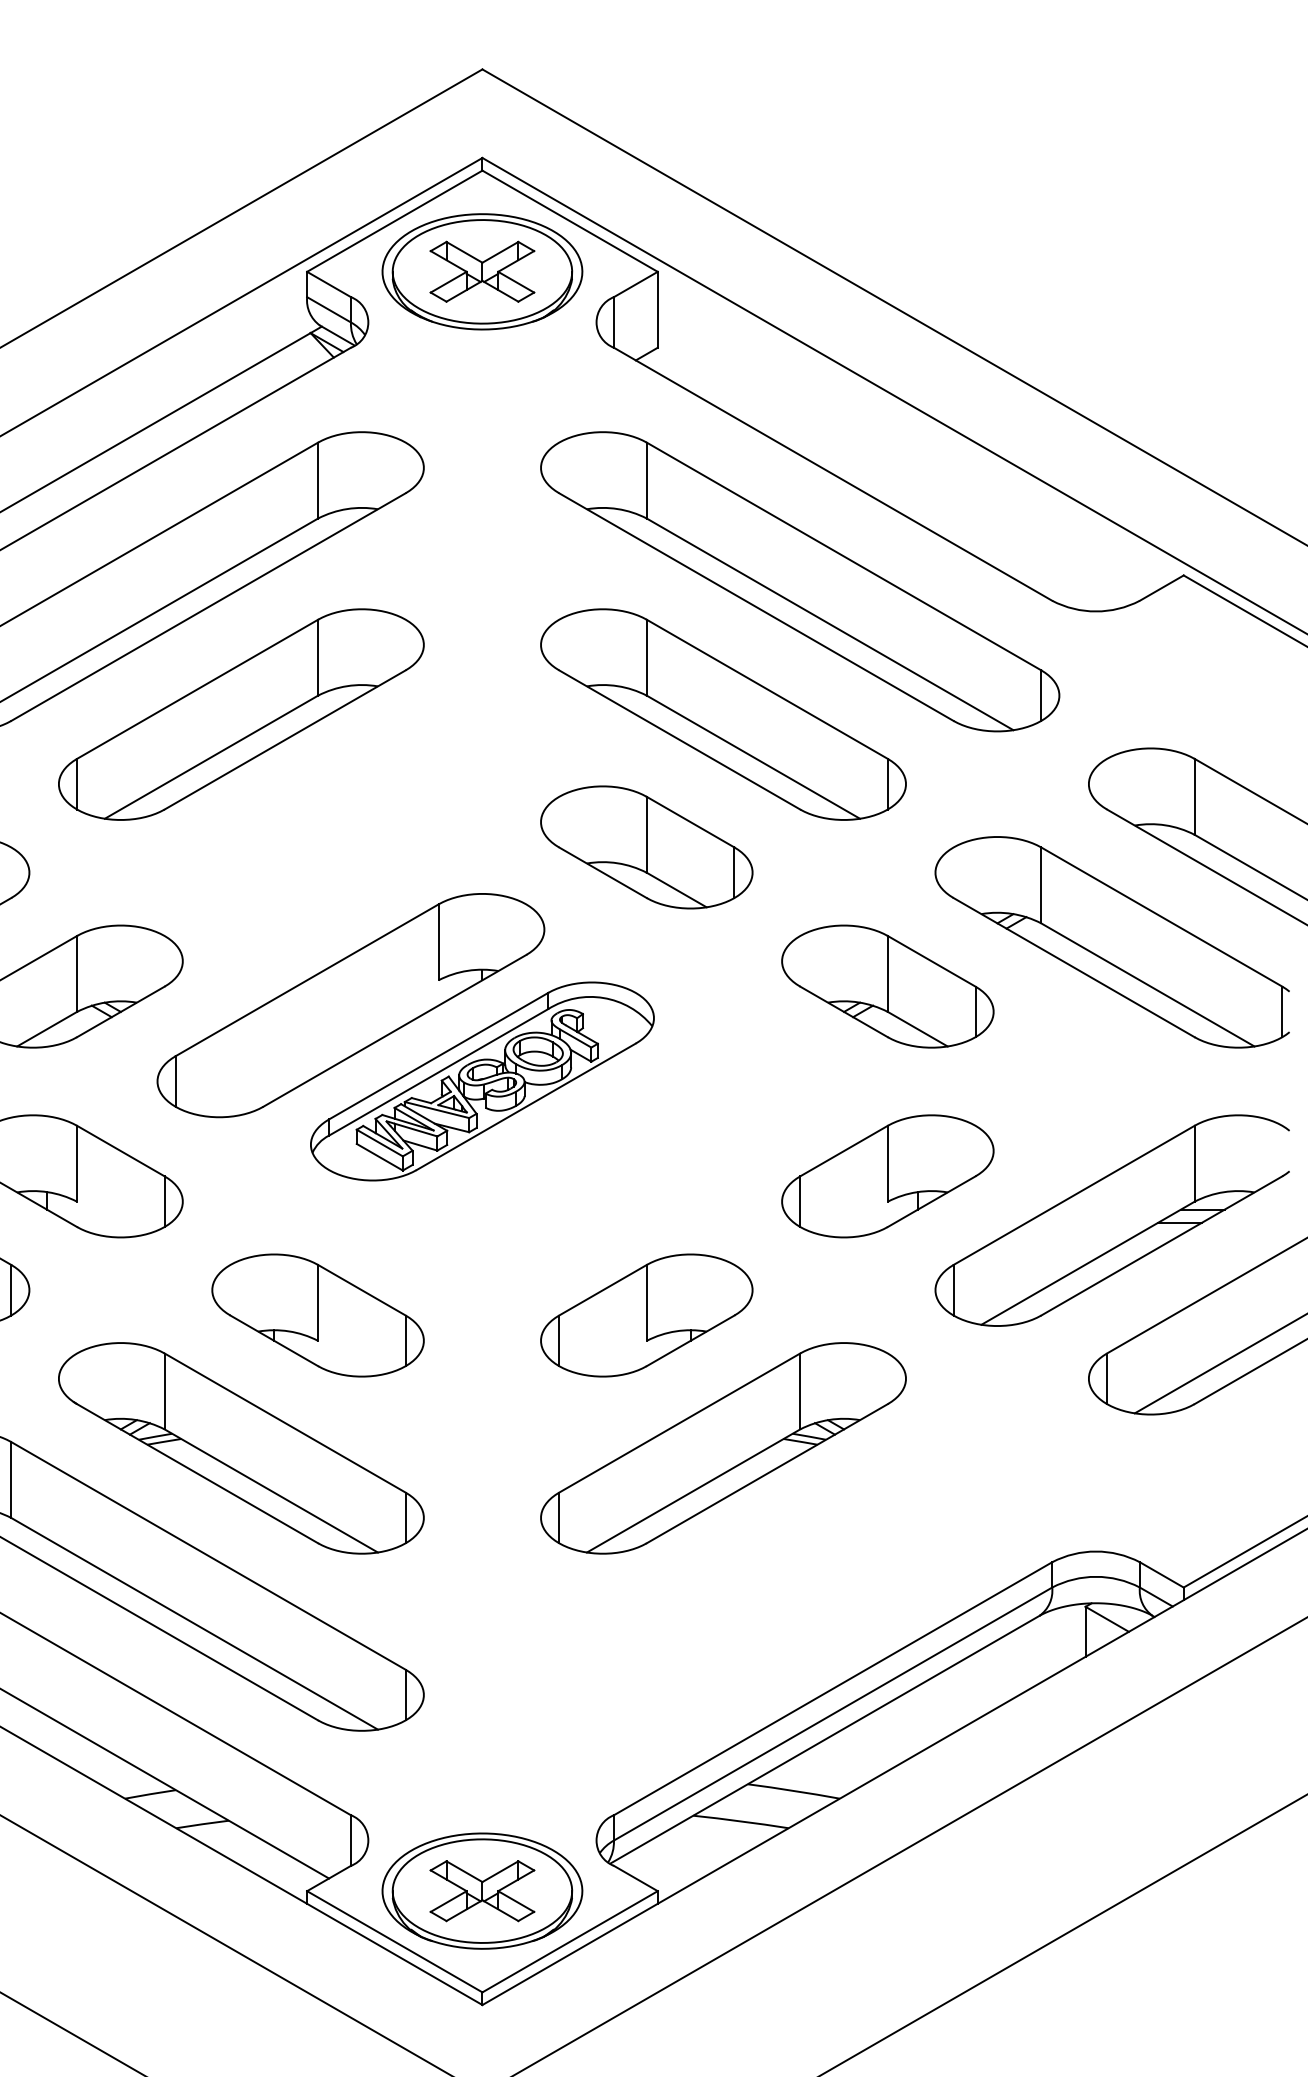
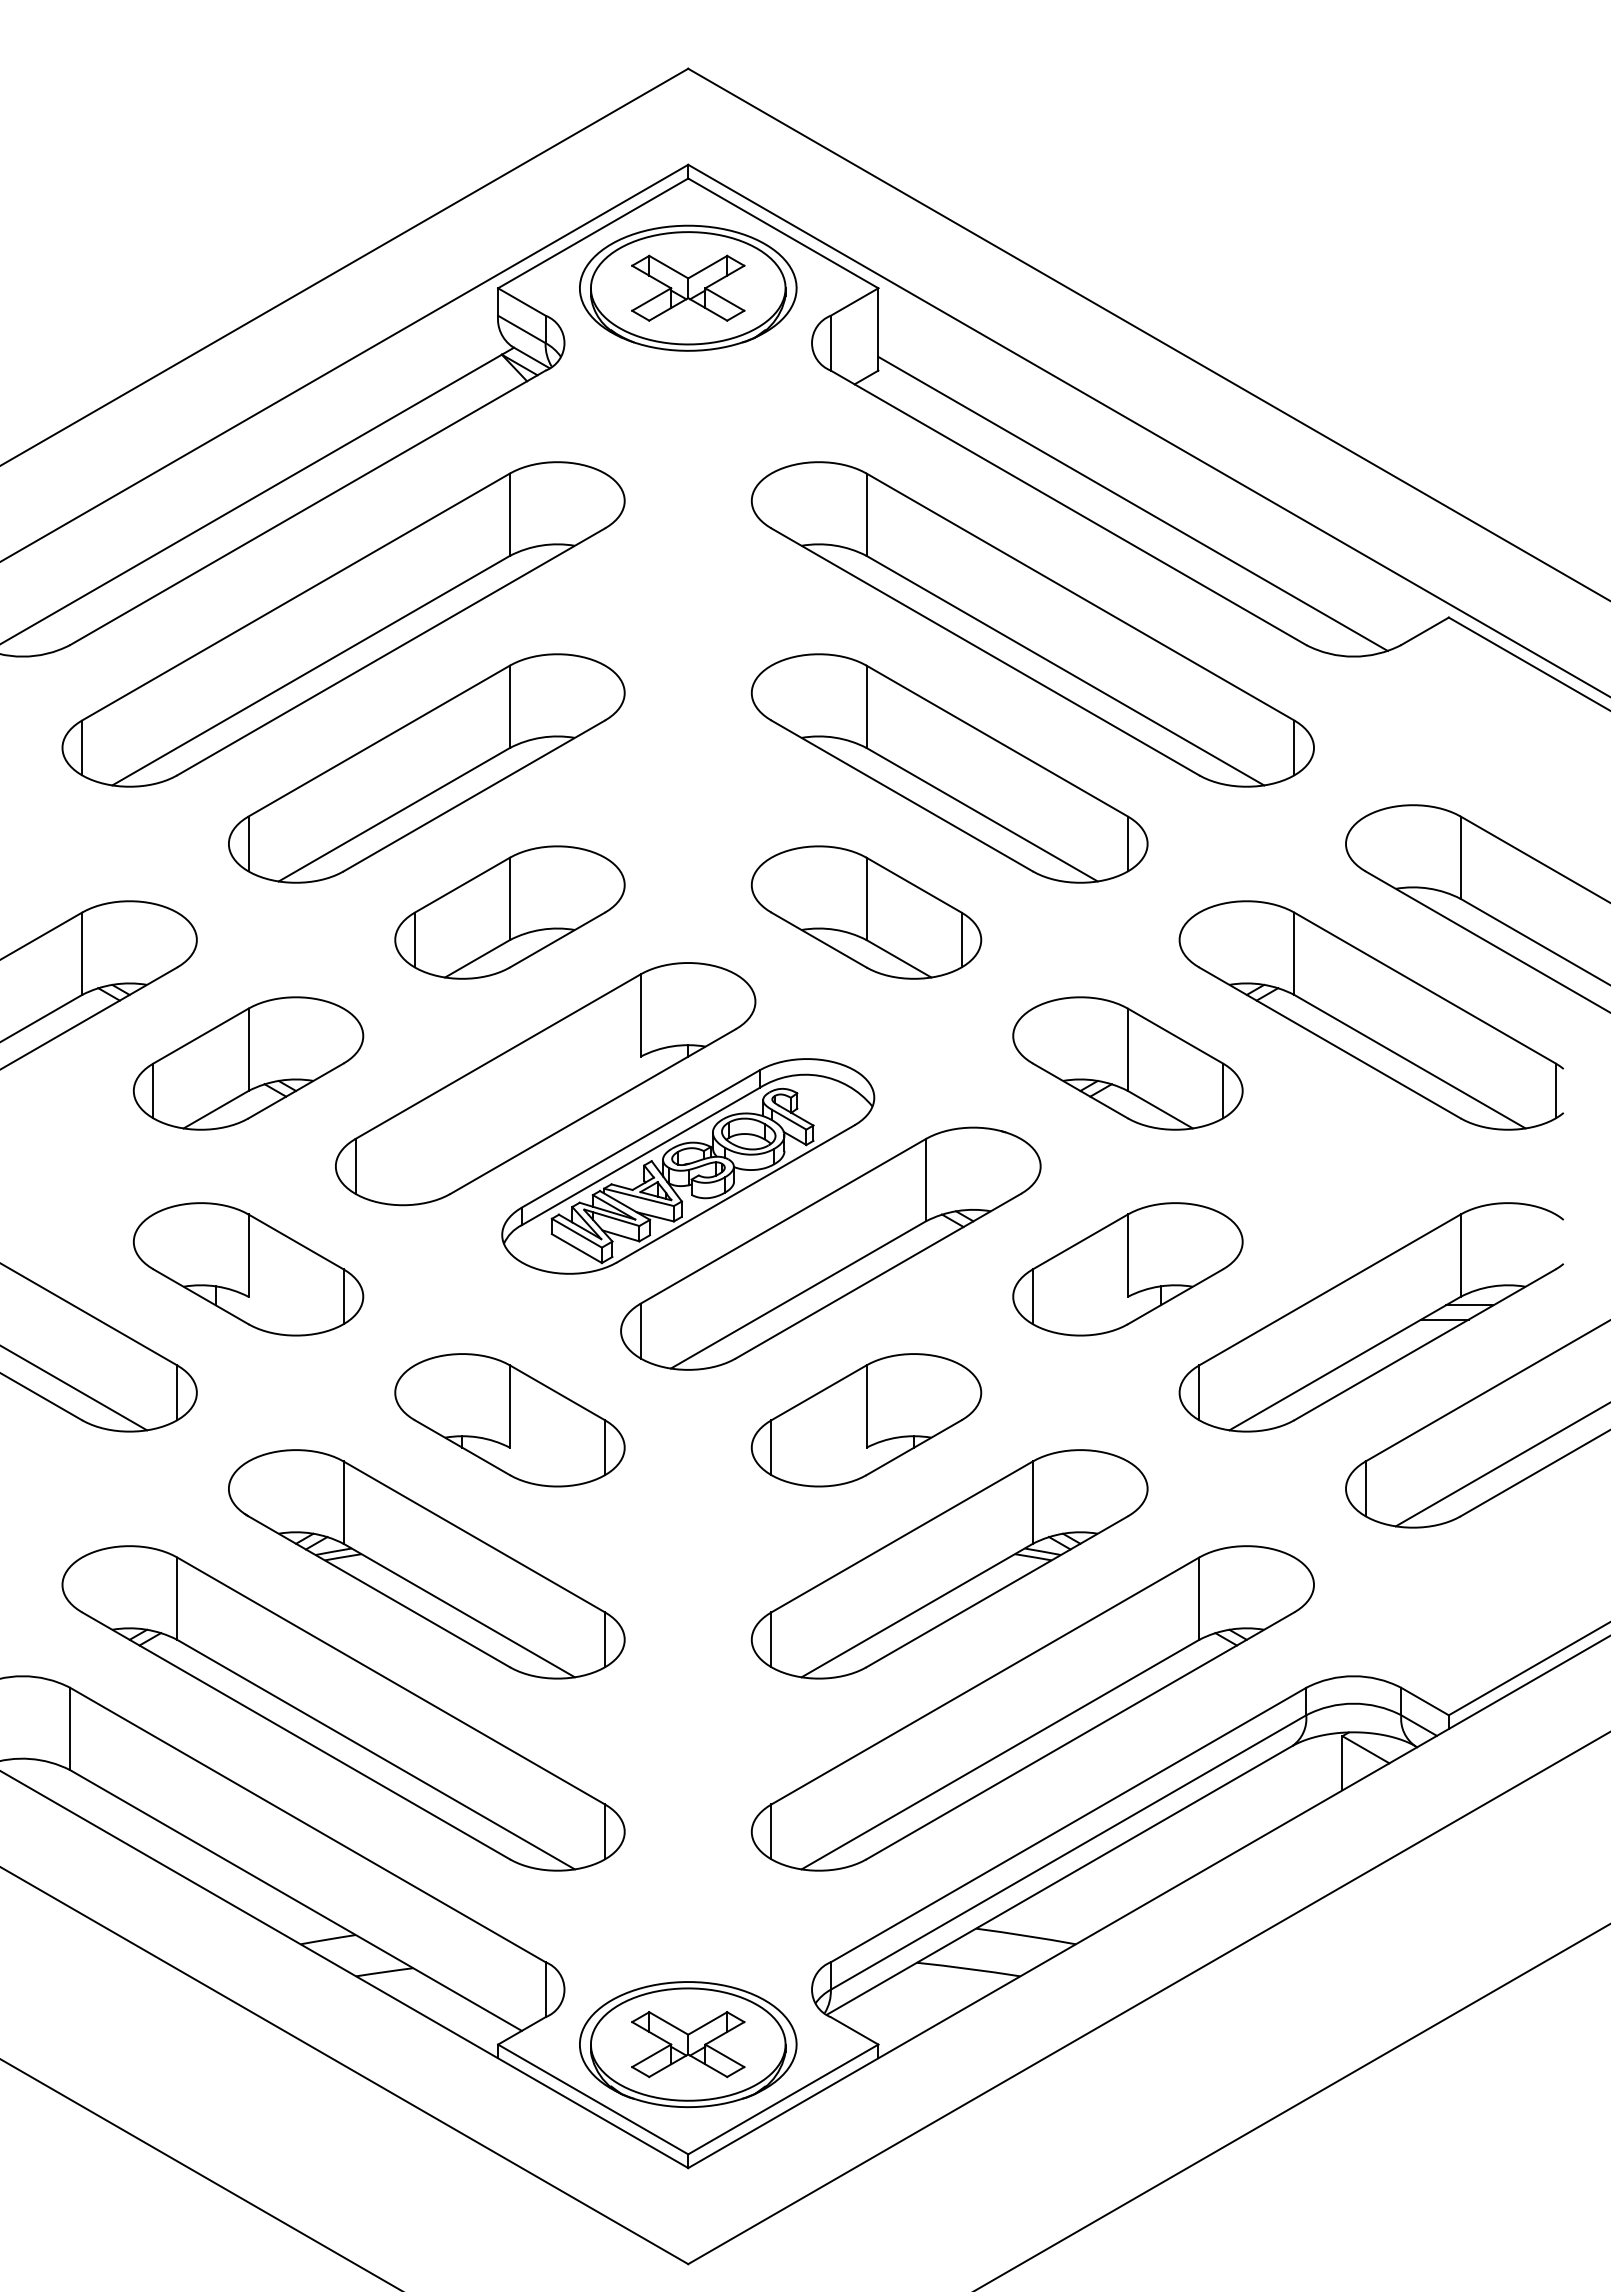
line: (892, 470) -> (1132, 503), added
part: (317, 847) -> (509, 912), added
part: (613, 1157) -> (830, 1248), added
part: (799, 1581) -> (1032, 1708), added

